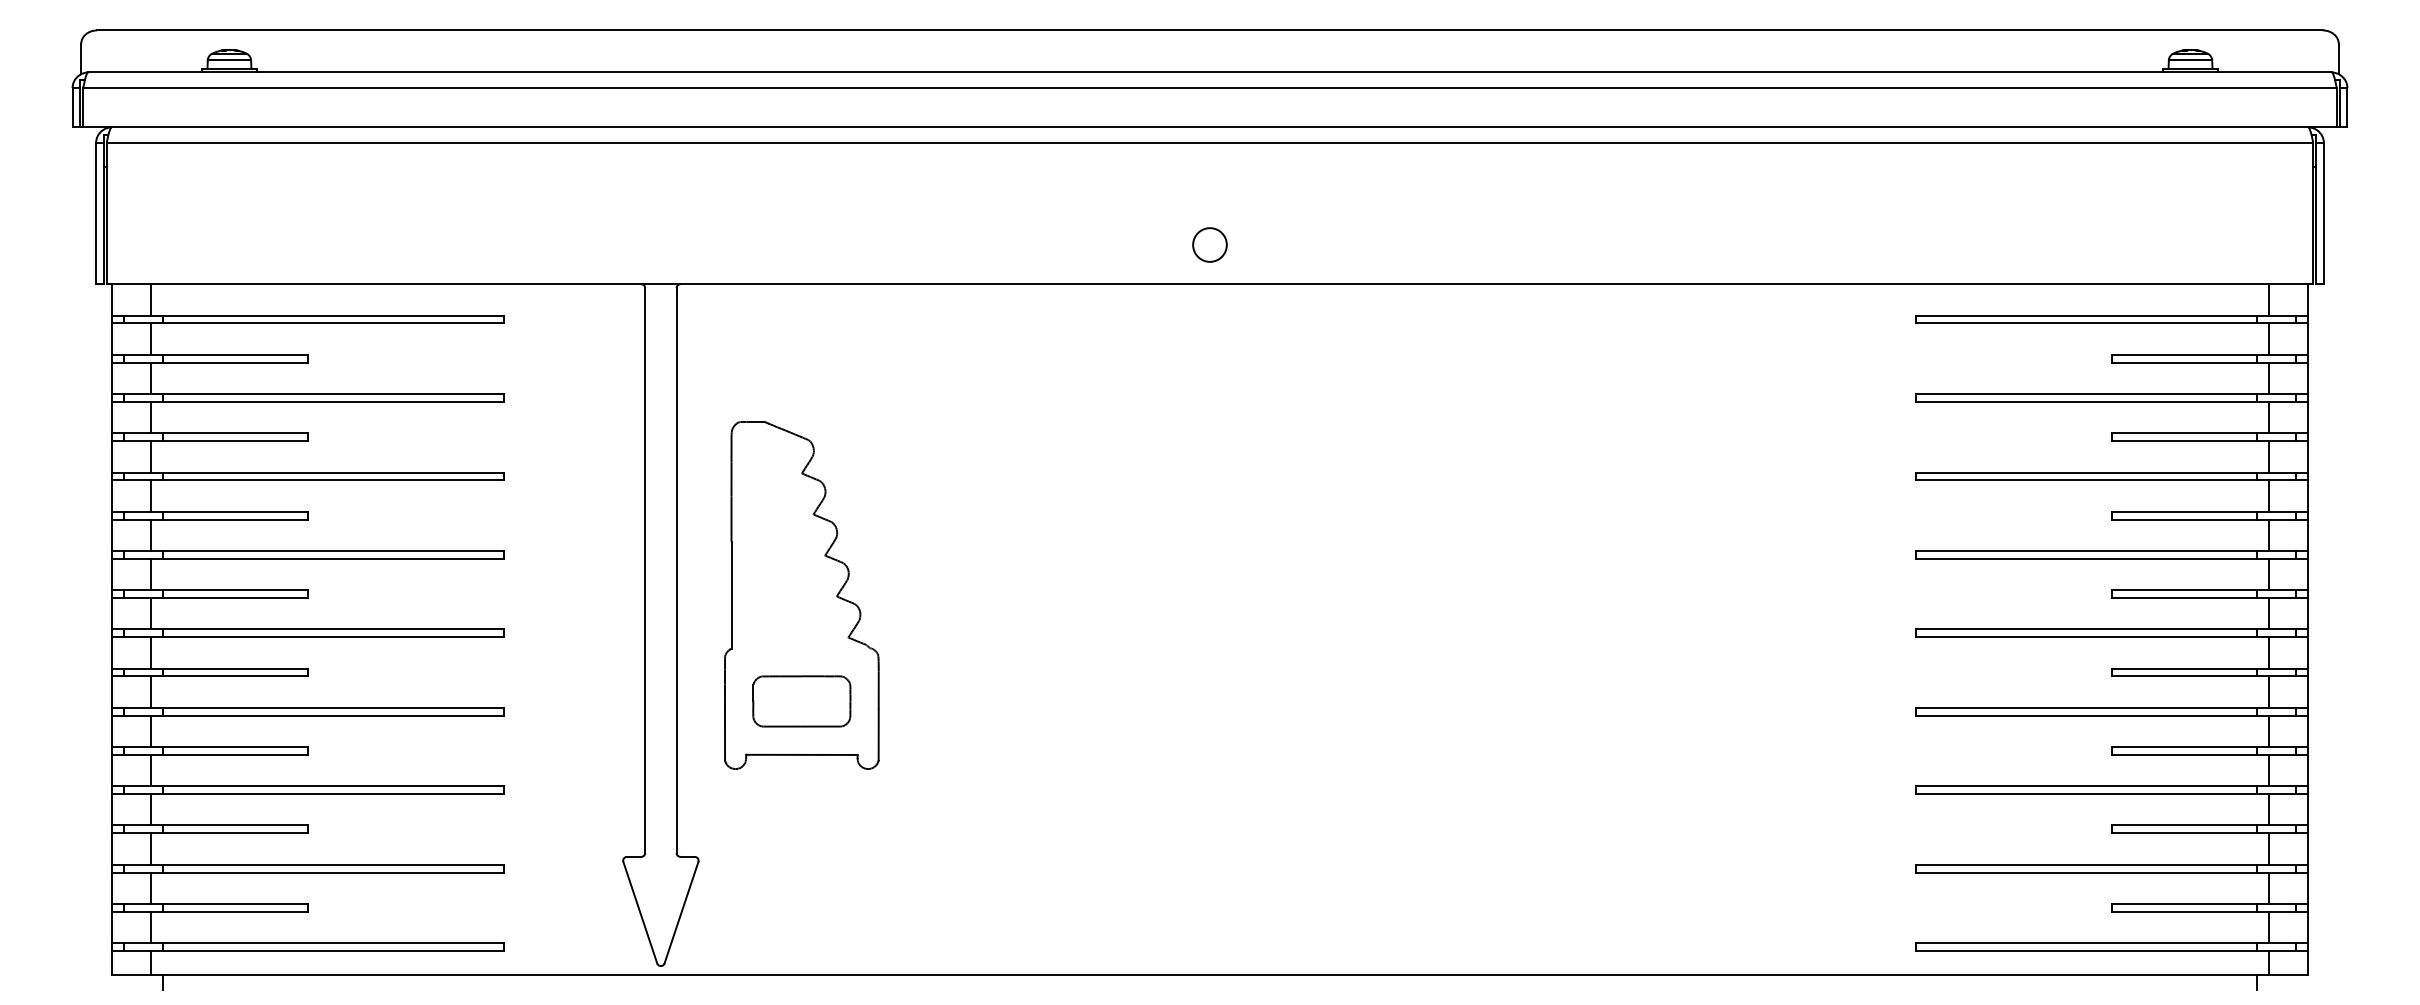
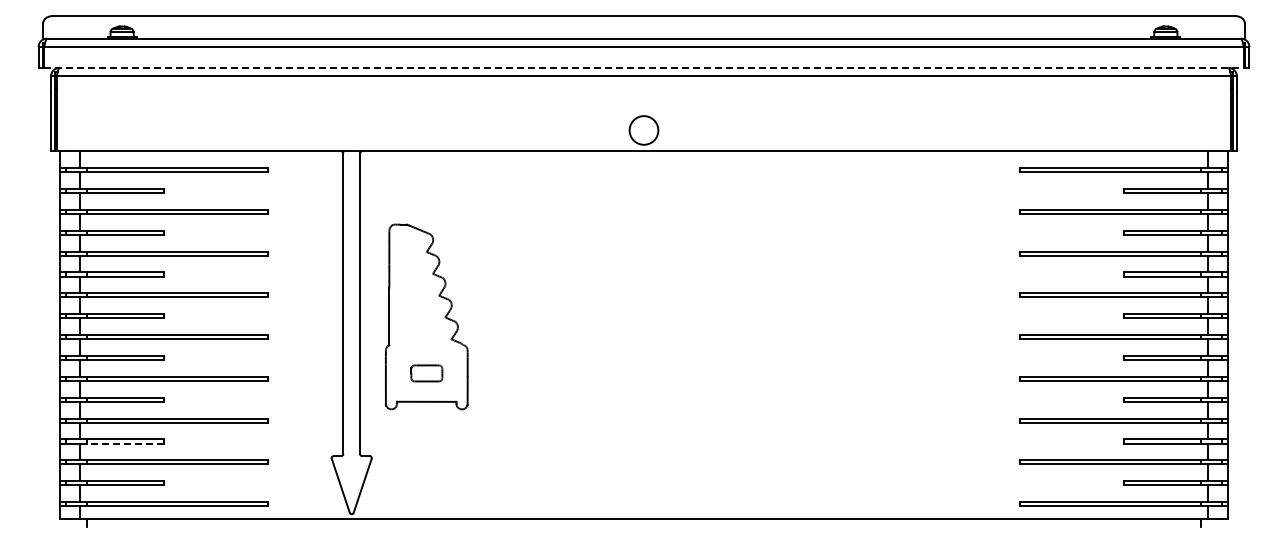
line: (1210, 126) -> (644, 67), solid -> dashed
circle: (1209, 245) -> (643, 130), size x1.6
part: (801, 701) -> (426, 373), size x0.6
line: (230, 833) -> (122, 443), solid -> dashed

